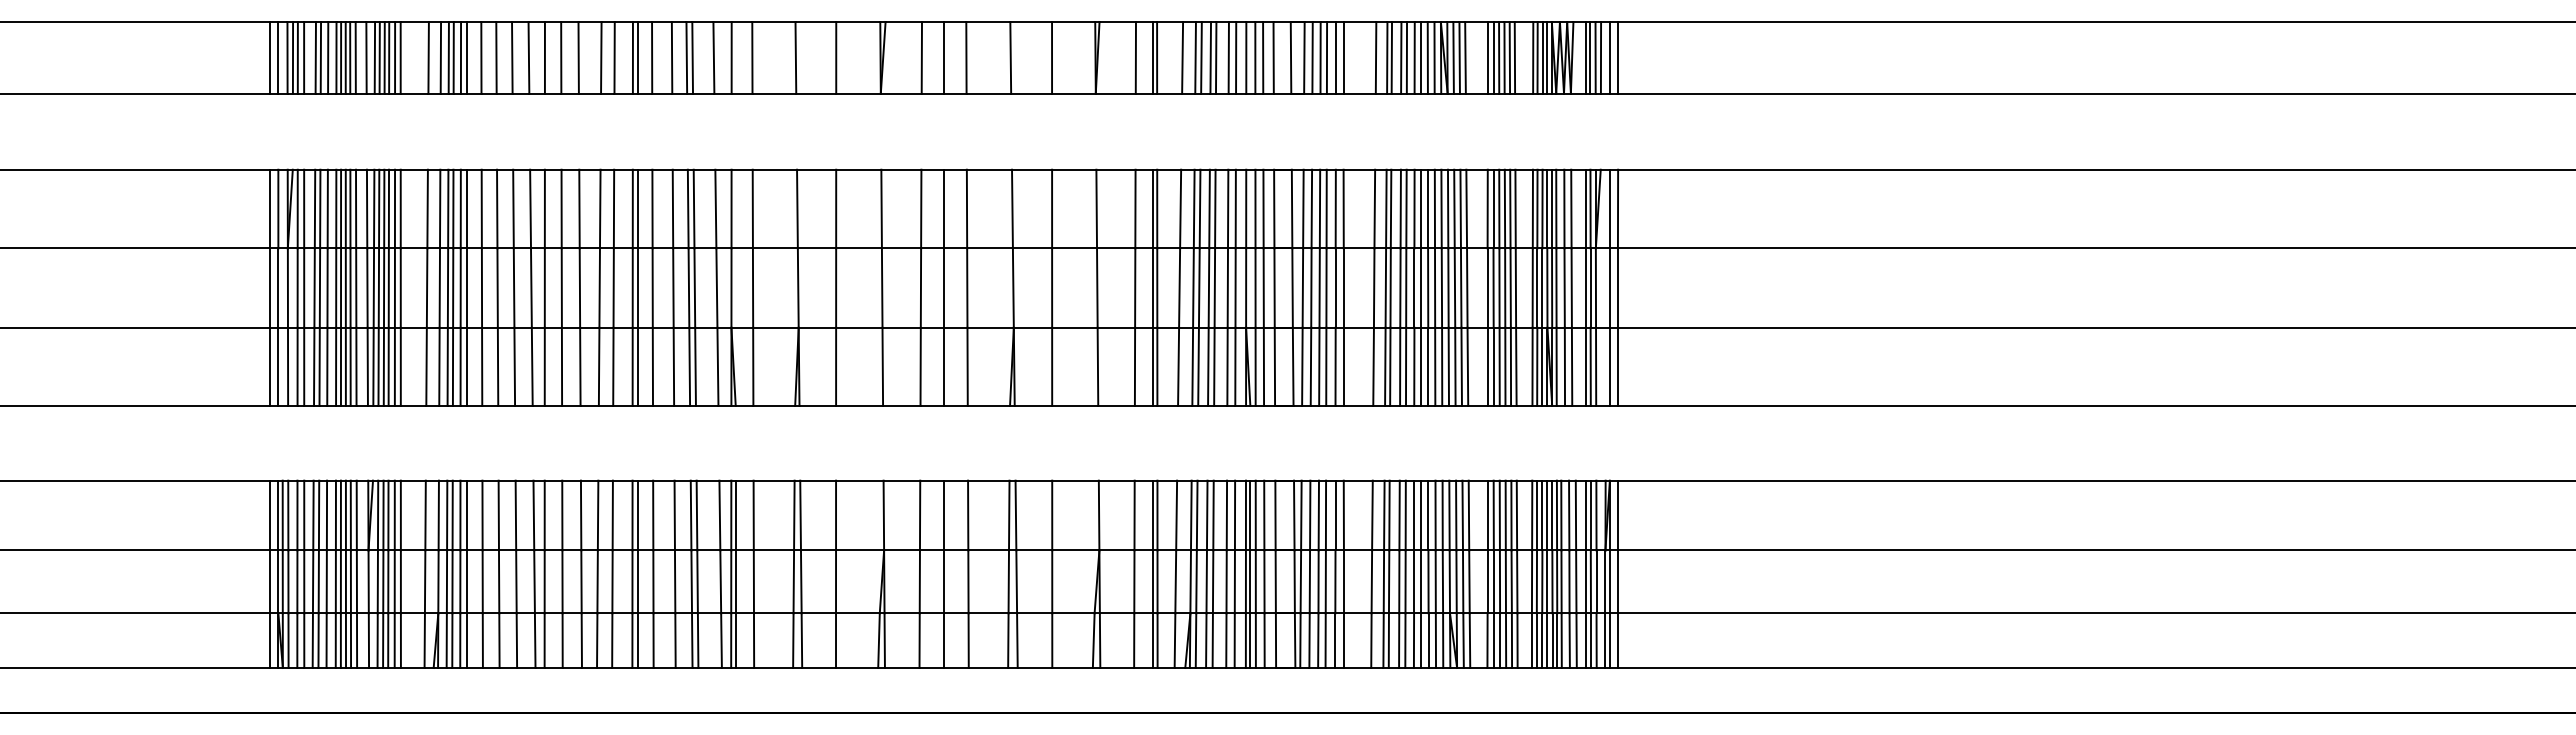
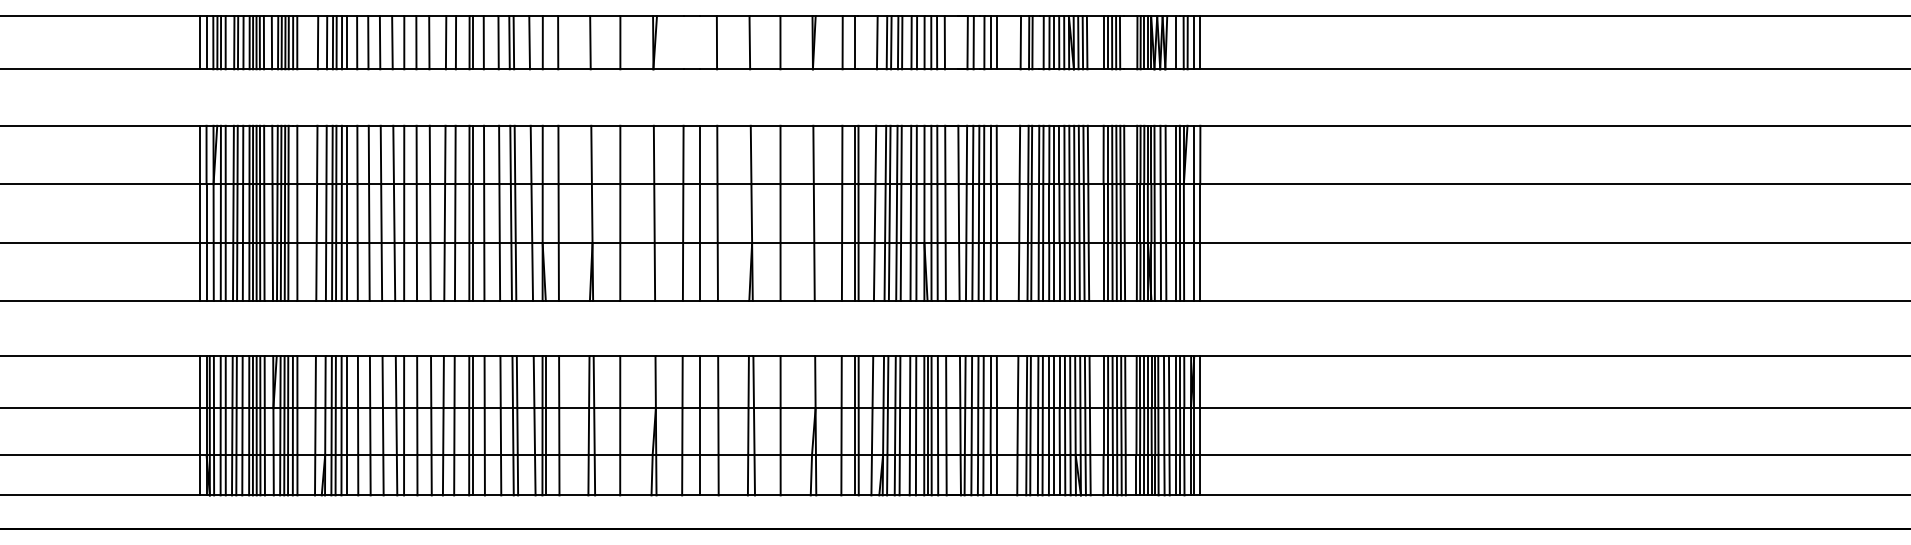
line: (921, 57) -> (683, 42), removed
line: (944, 57) -> (700, 42), removed
line: (1157, 57) -> (858, 42), removed
line: (1290, 57) -> (957, 42), removed
line: (1320, 57) -> (979, 42), removed
line: (1401, 57) -> (1039, 42), removed
line: (1514, 57) -> (1123, 42), removed
line: (1590, 57) -> (1179, 42), removed
line: (394, 287) -> (292, 213), removed

